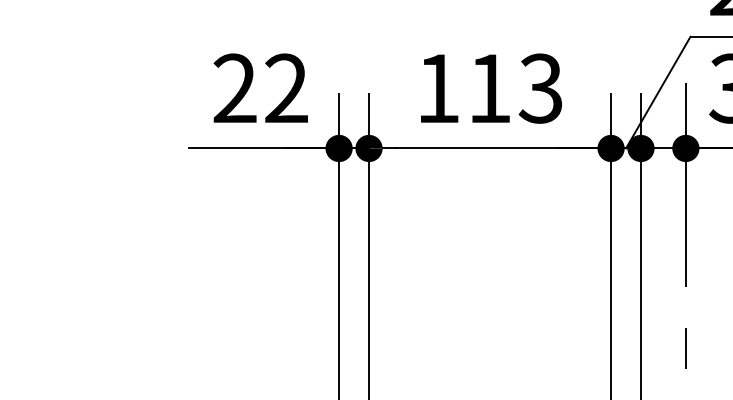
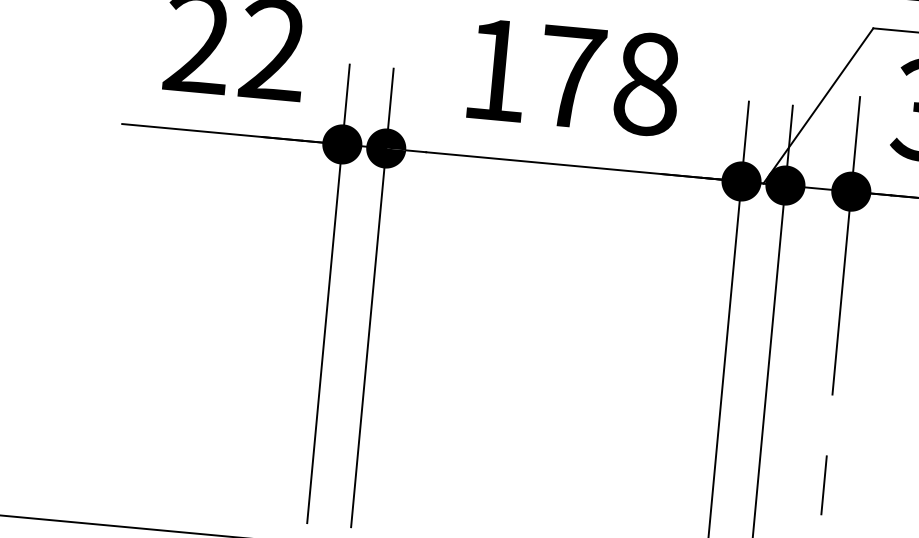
text: (515, 88) -> (609, 80), 113 -> 178

